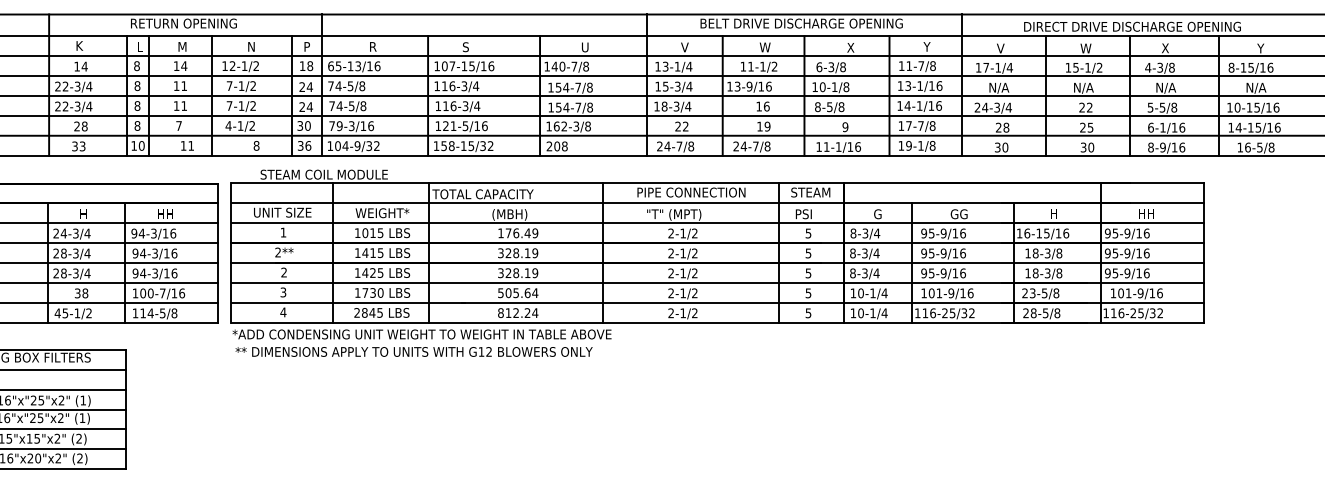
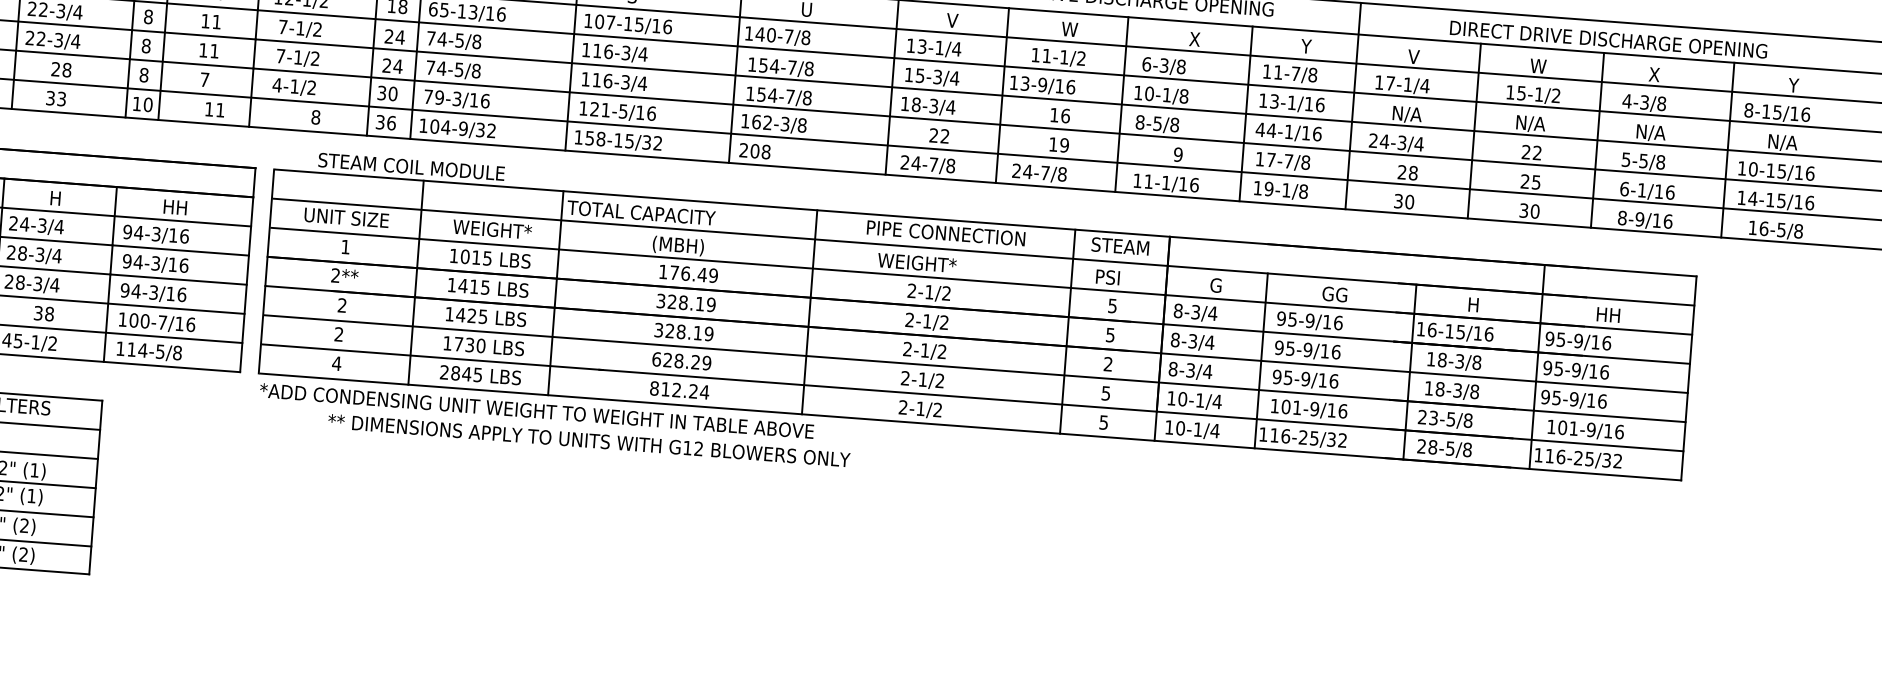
text: (900, 105) -> (1261, 129), 14-1/16 -> 44-1/16
text: (673, 214) -> (917, 263), "T" (MPT) -> WEIGHT*
text: (808, 273) -> (1108, 364), 5 -> 2
text: (283, 292) -> (339, 334), 3 -> 2
text: (518, 293) -> (682, 361), 505.64 -> 628.29
text: (413, 351) -> (588, 439), moved

